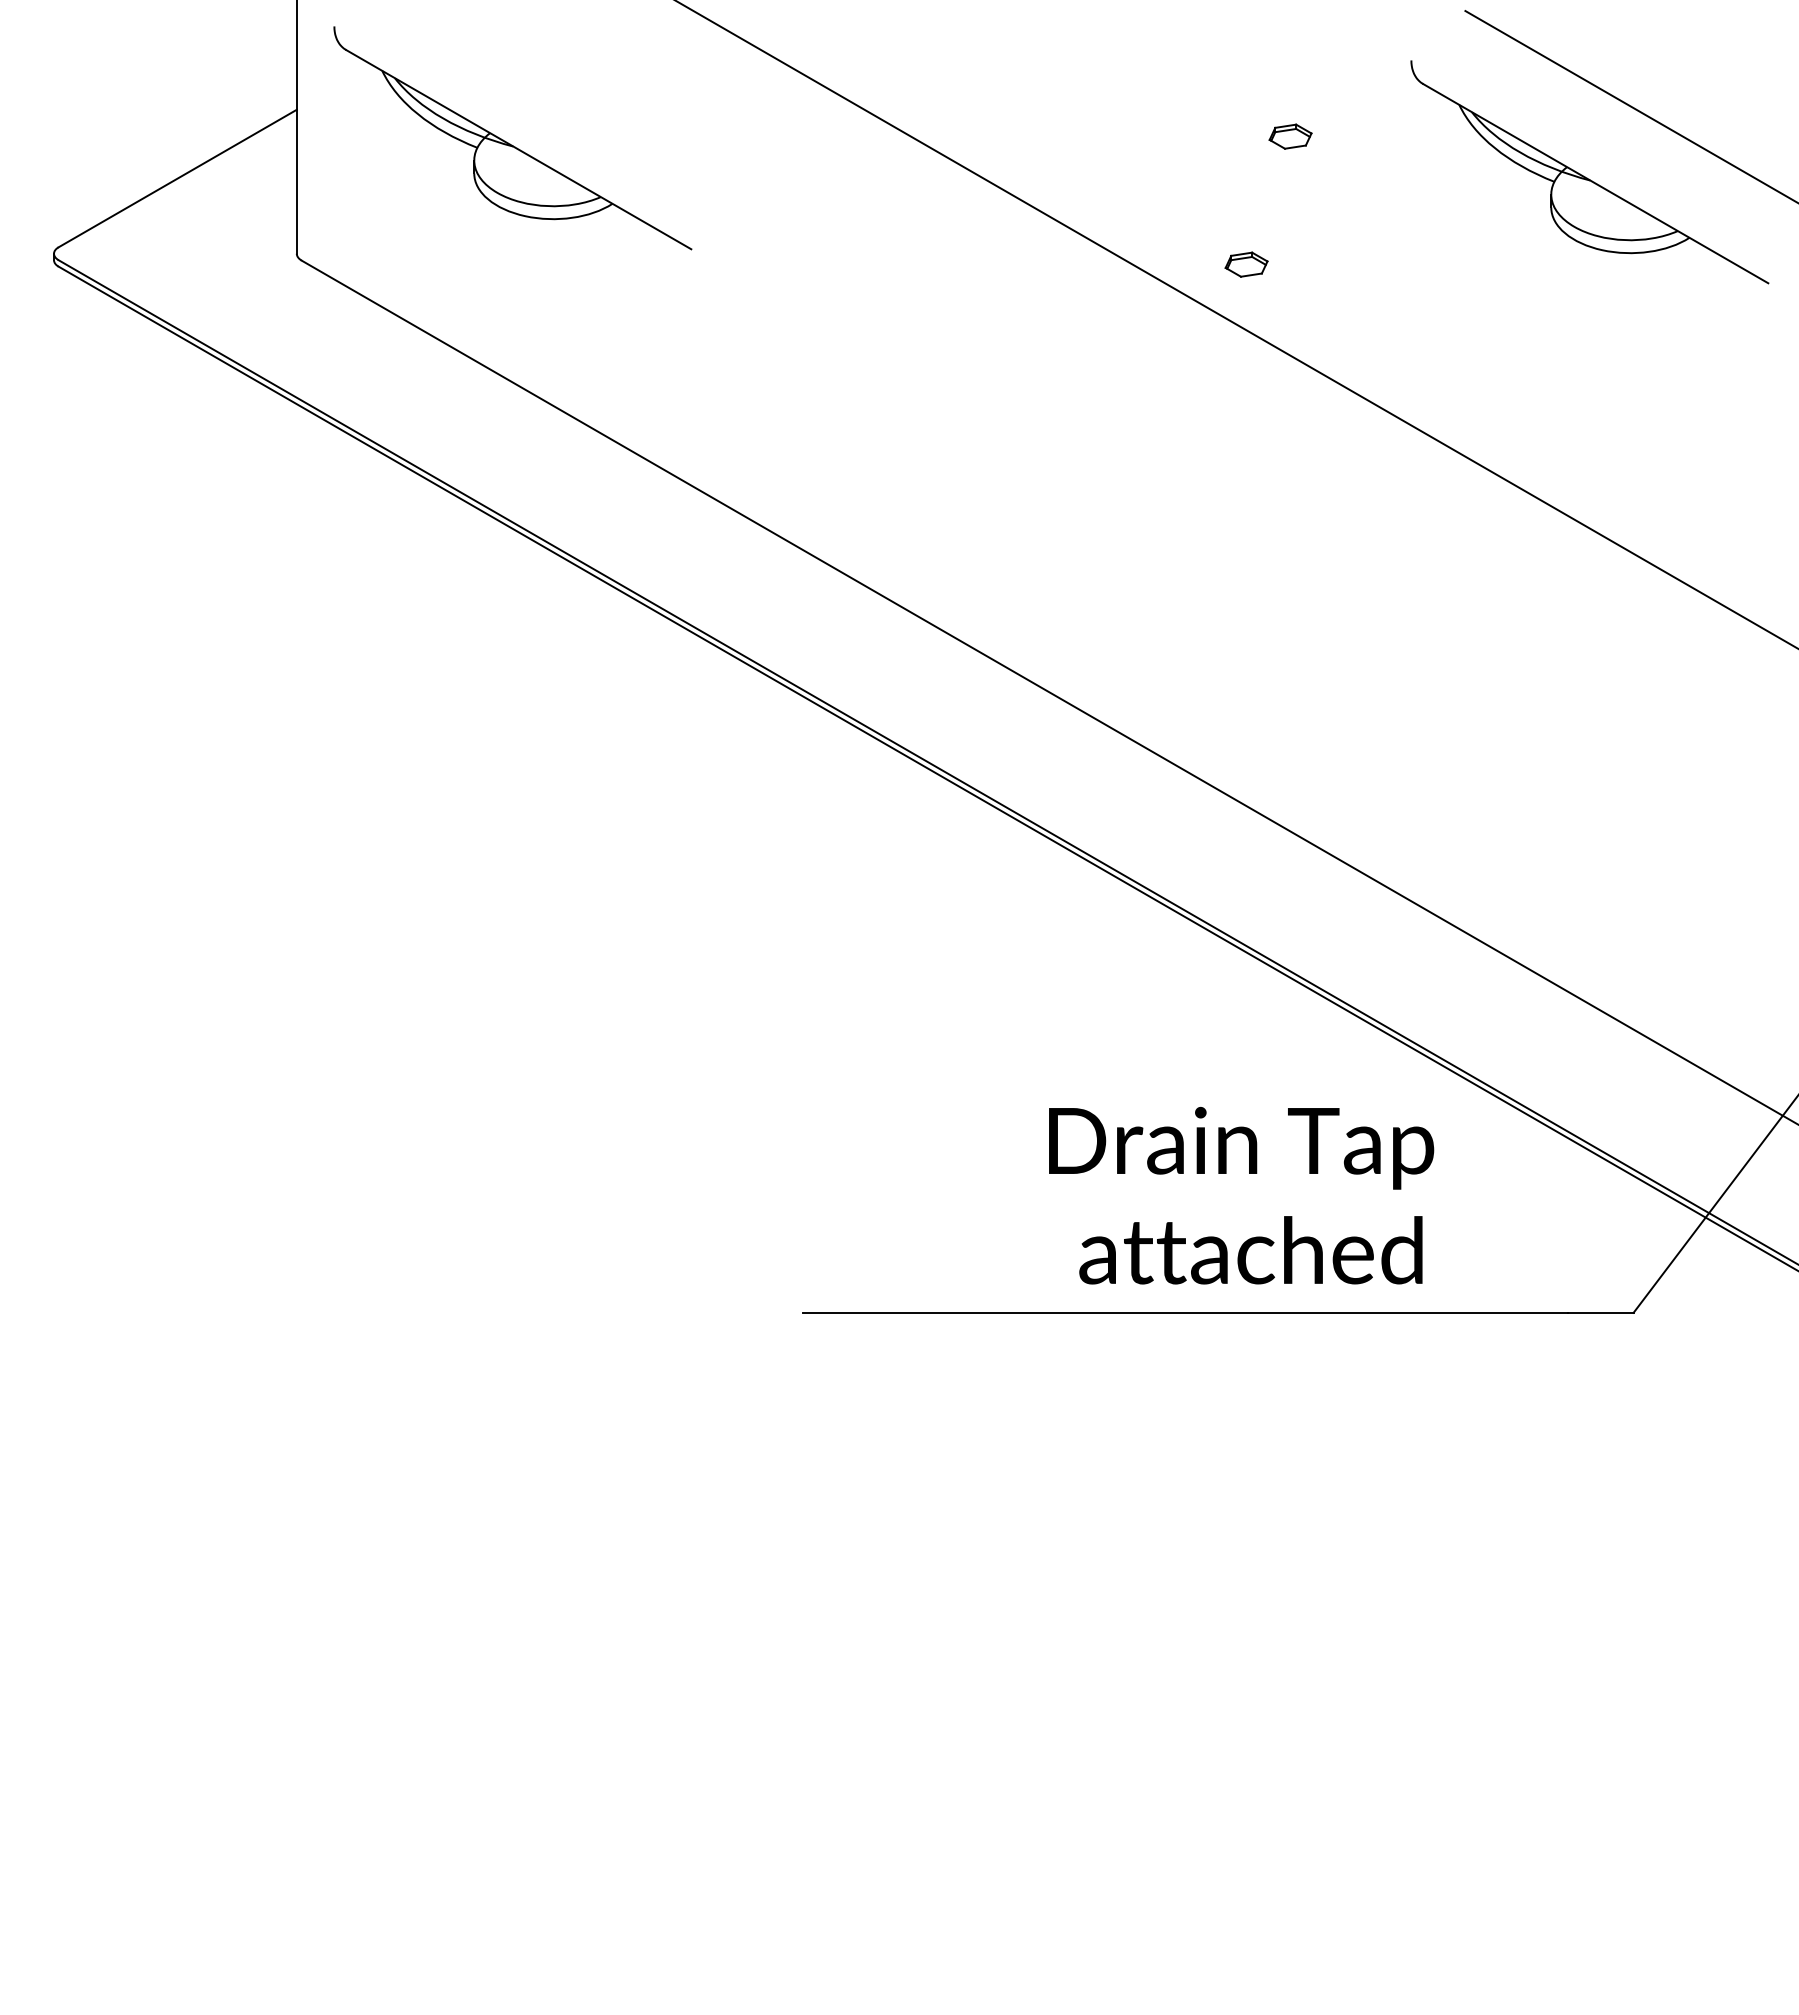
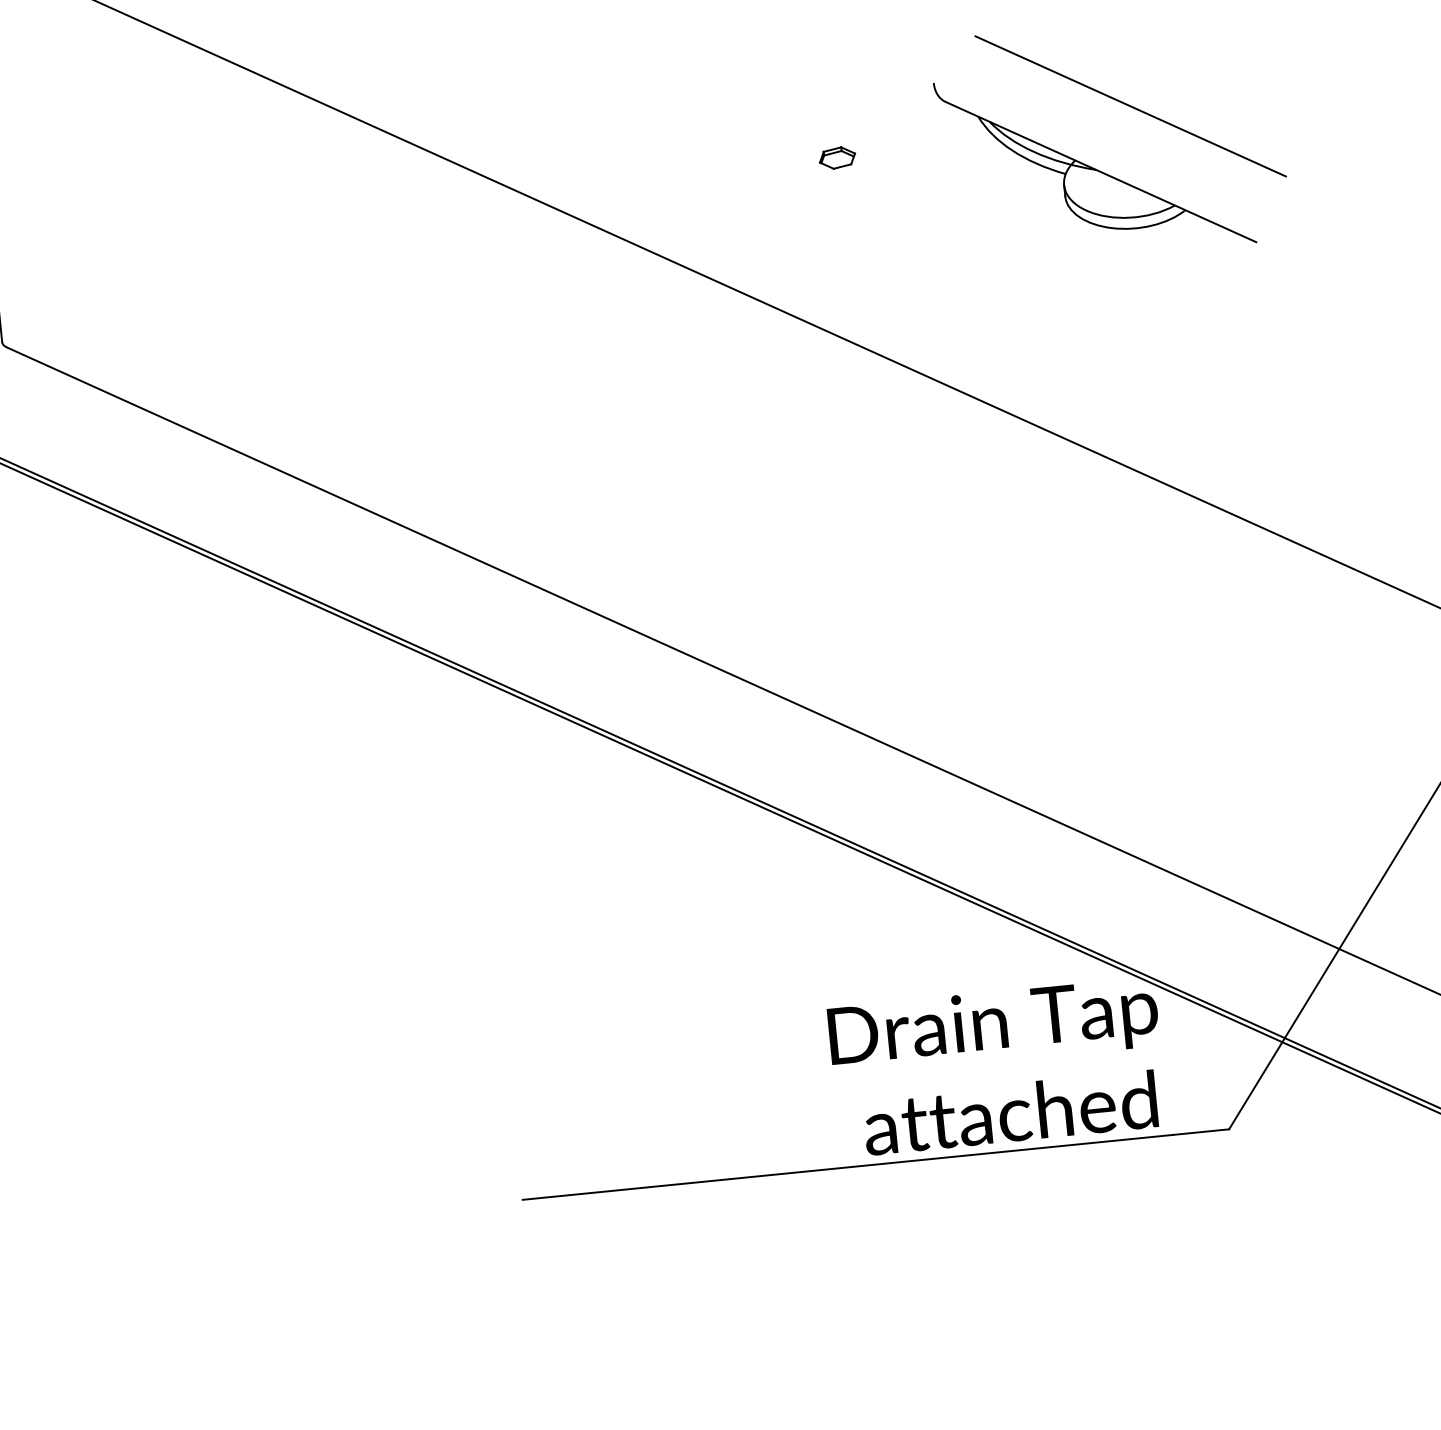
part: (512, 138) -> (175, 225), removed
part: (1246, 264) -> (810, 270), removed
text: (1241, 1195) -> (997, 1067), moved

